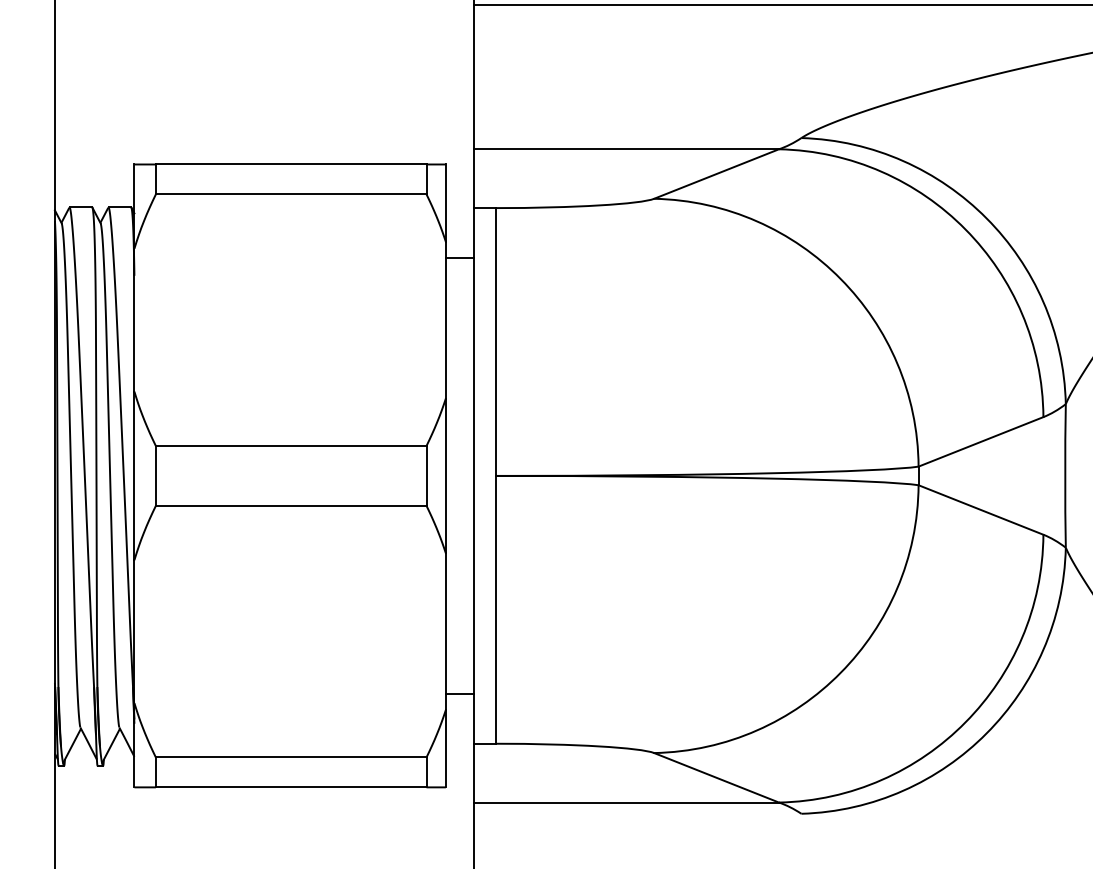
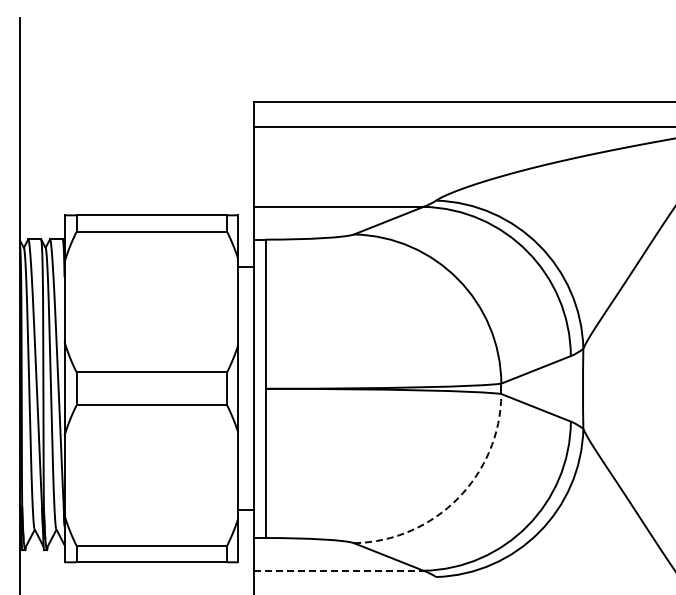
arc: (839, 672) -> (457, 498), solid -> dashed
line: (628, 802) -> (339, 570), solid -> dashed

